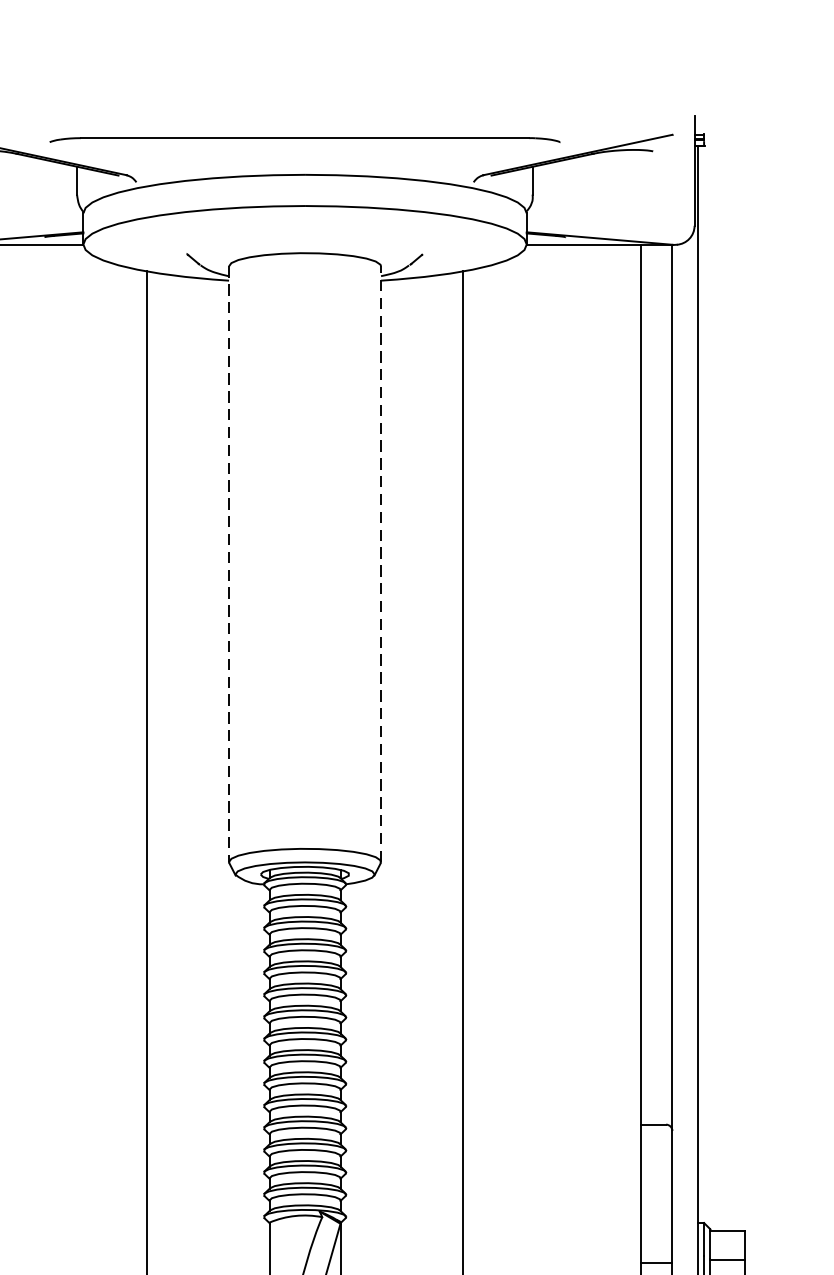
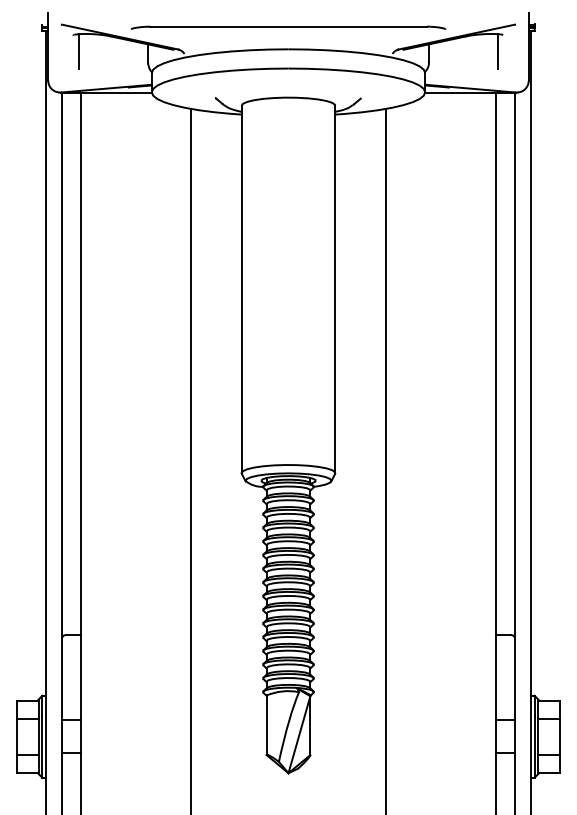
line: (643, 178) -> (497, 51), added
line: (228, 564) -> (241, 289), dashed -> solid
line: (381, 564) -> (335, 289), dashed -> solid

